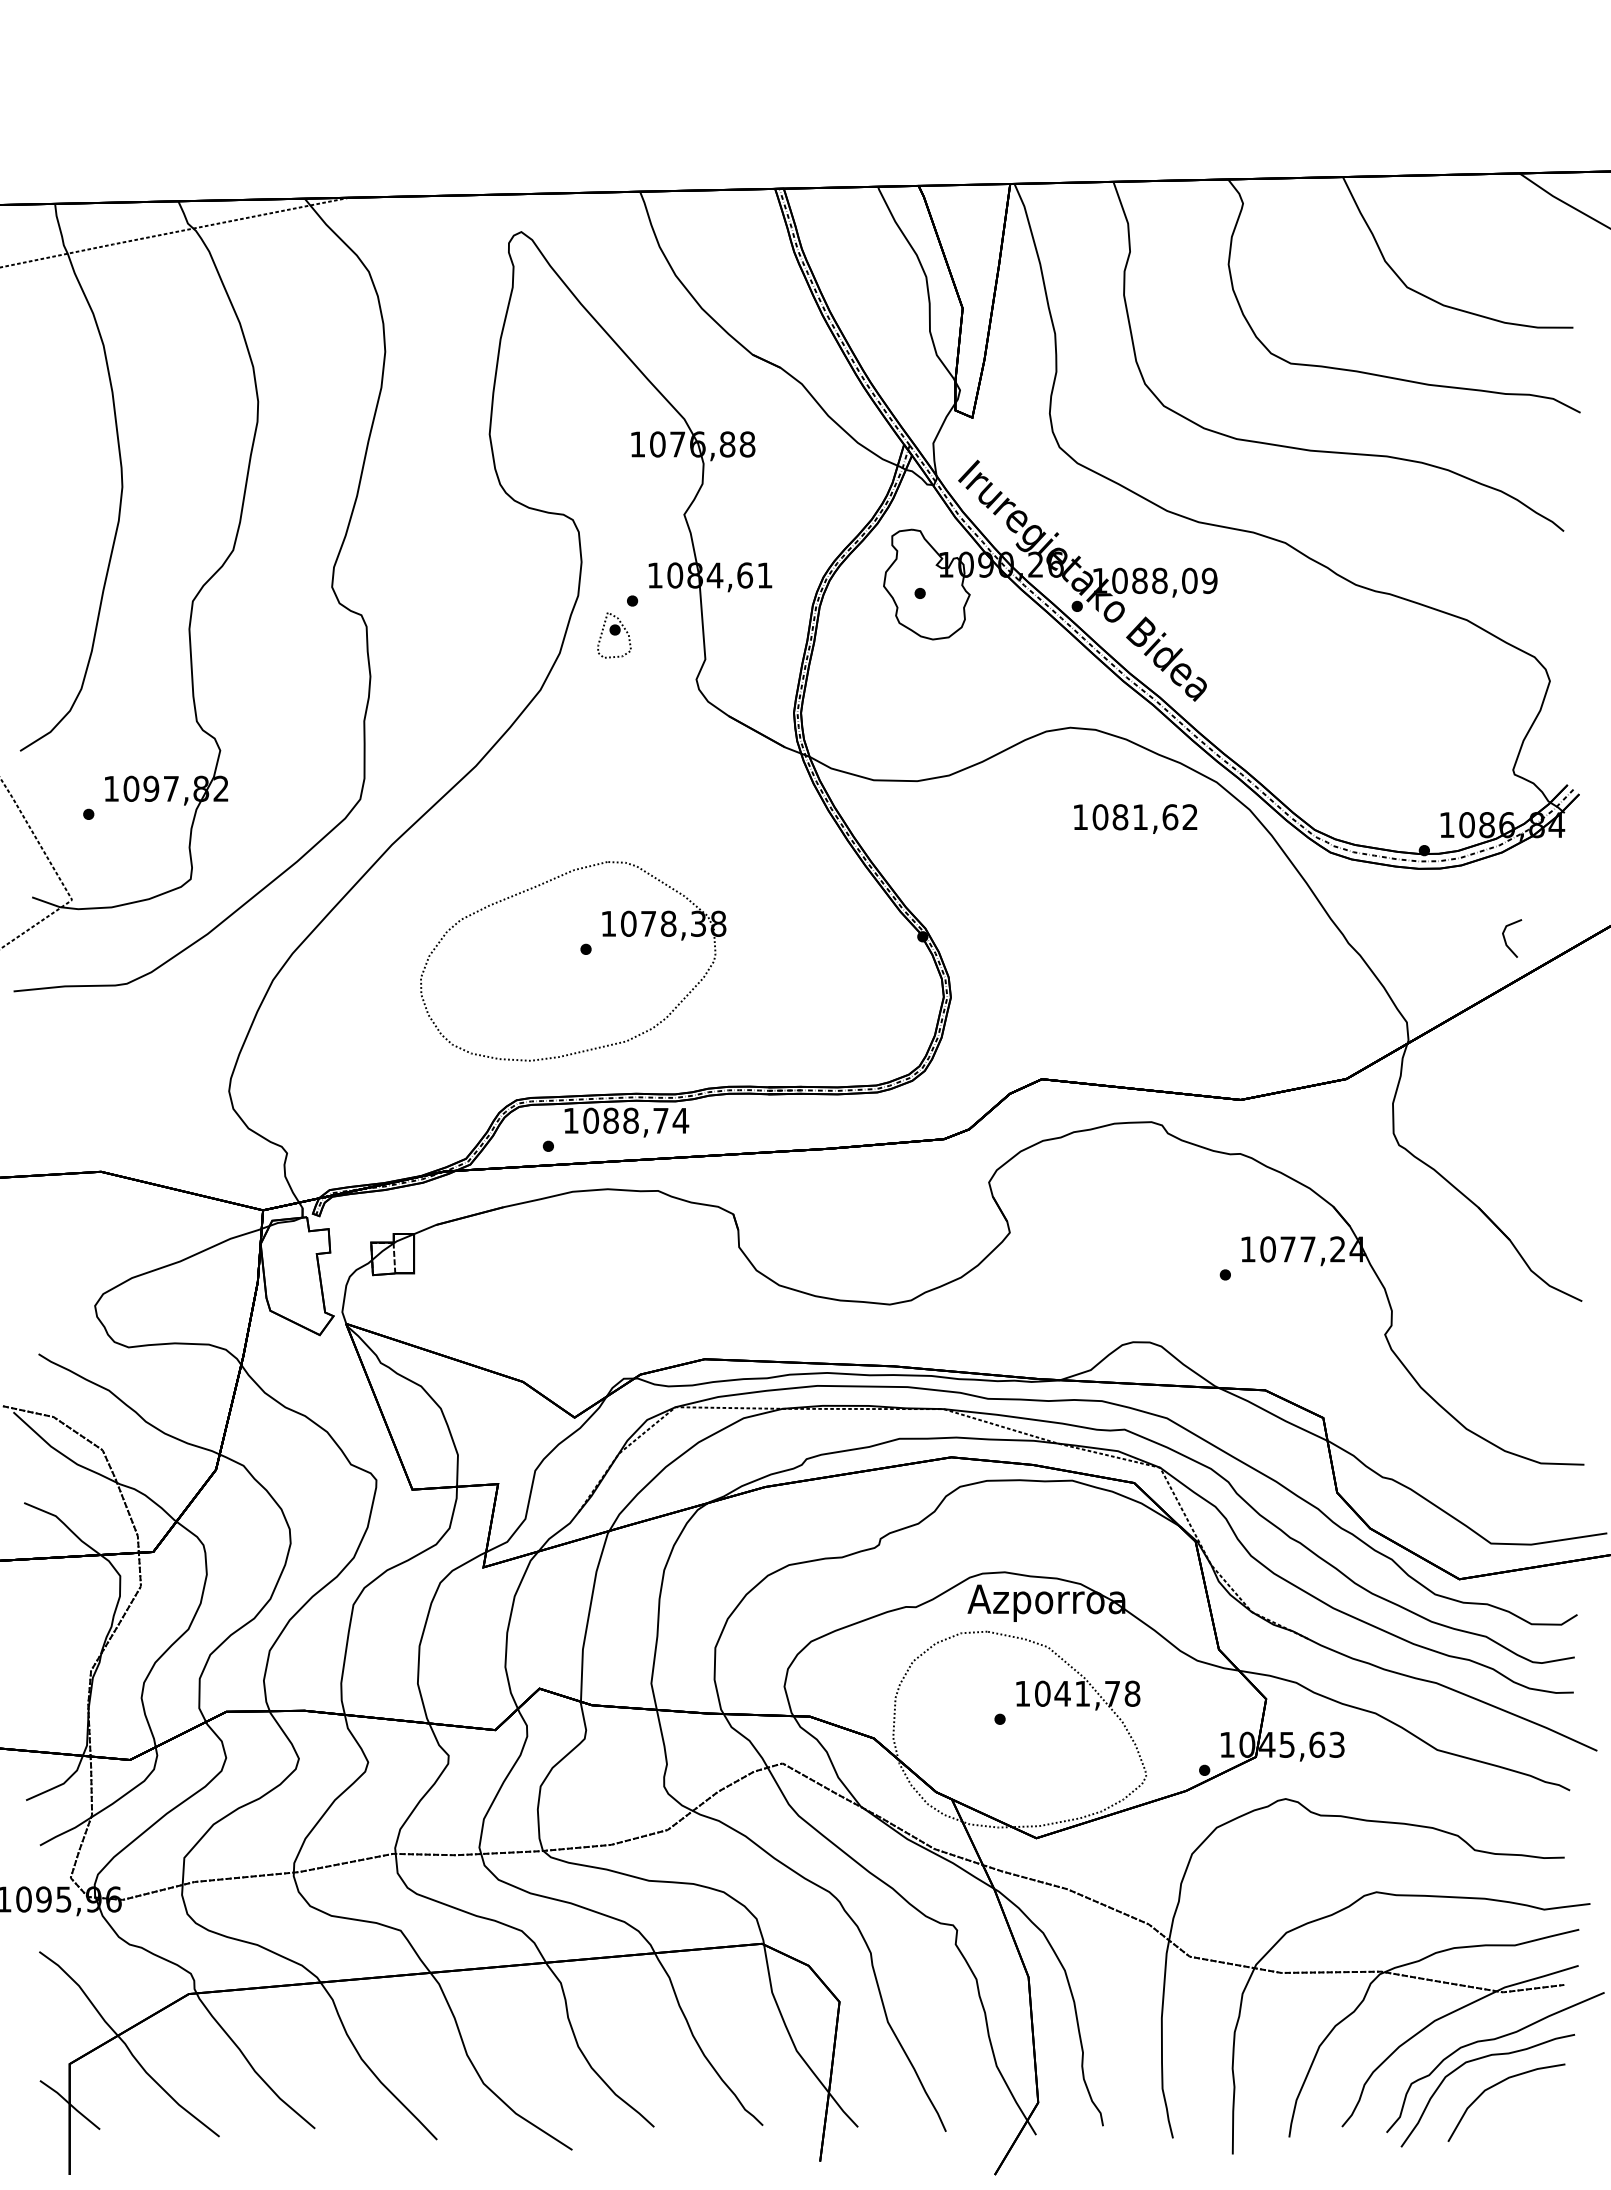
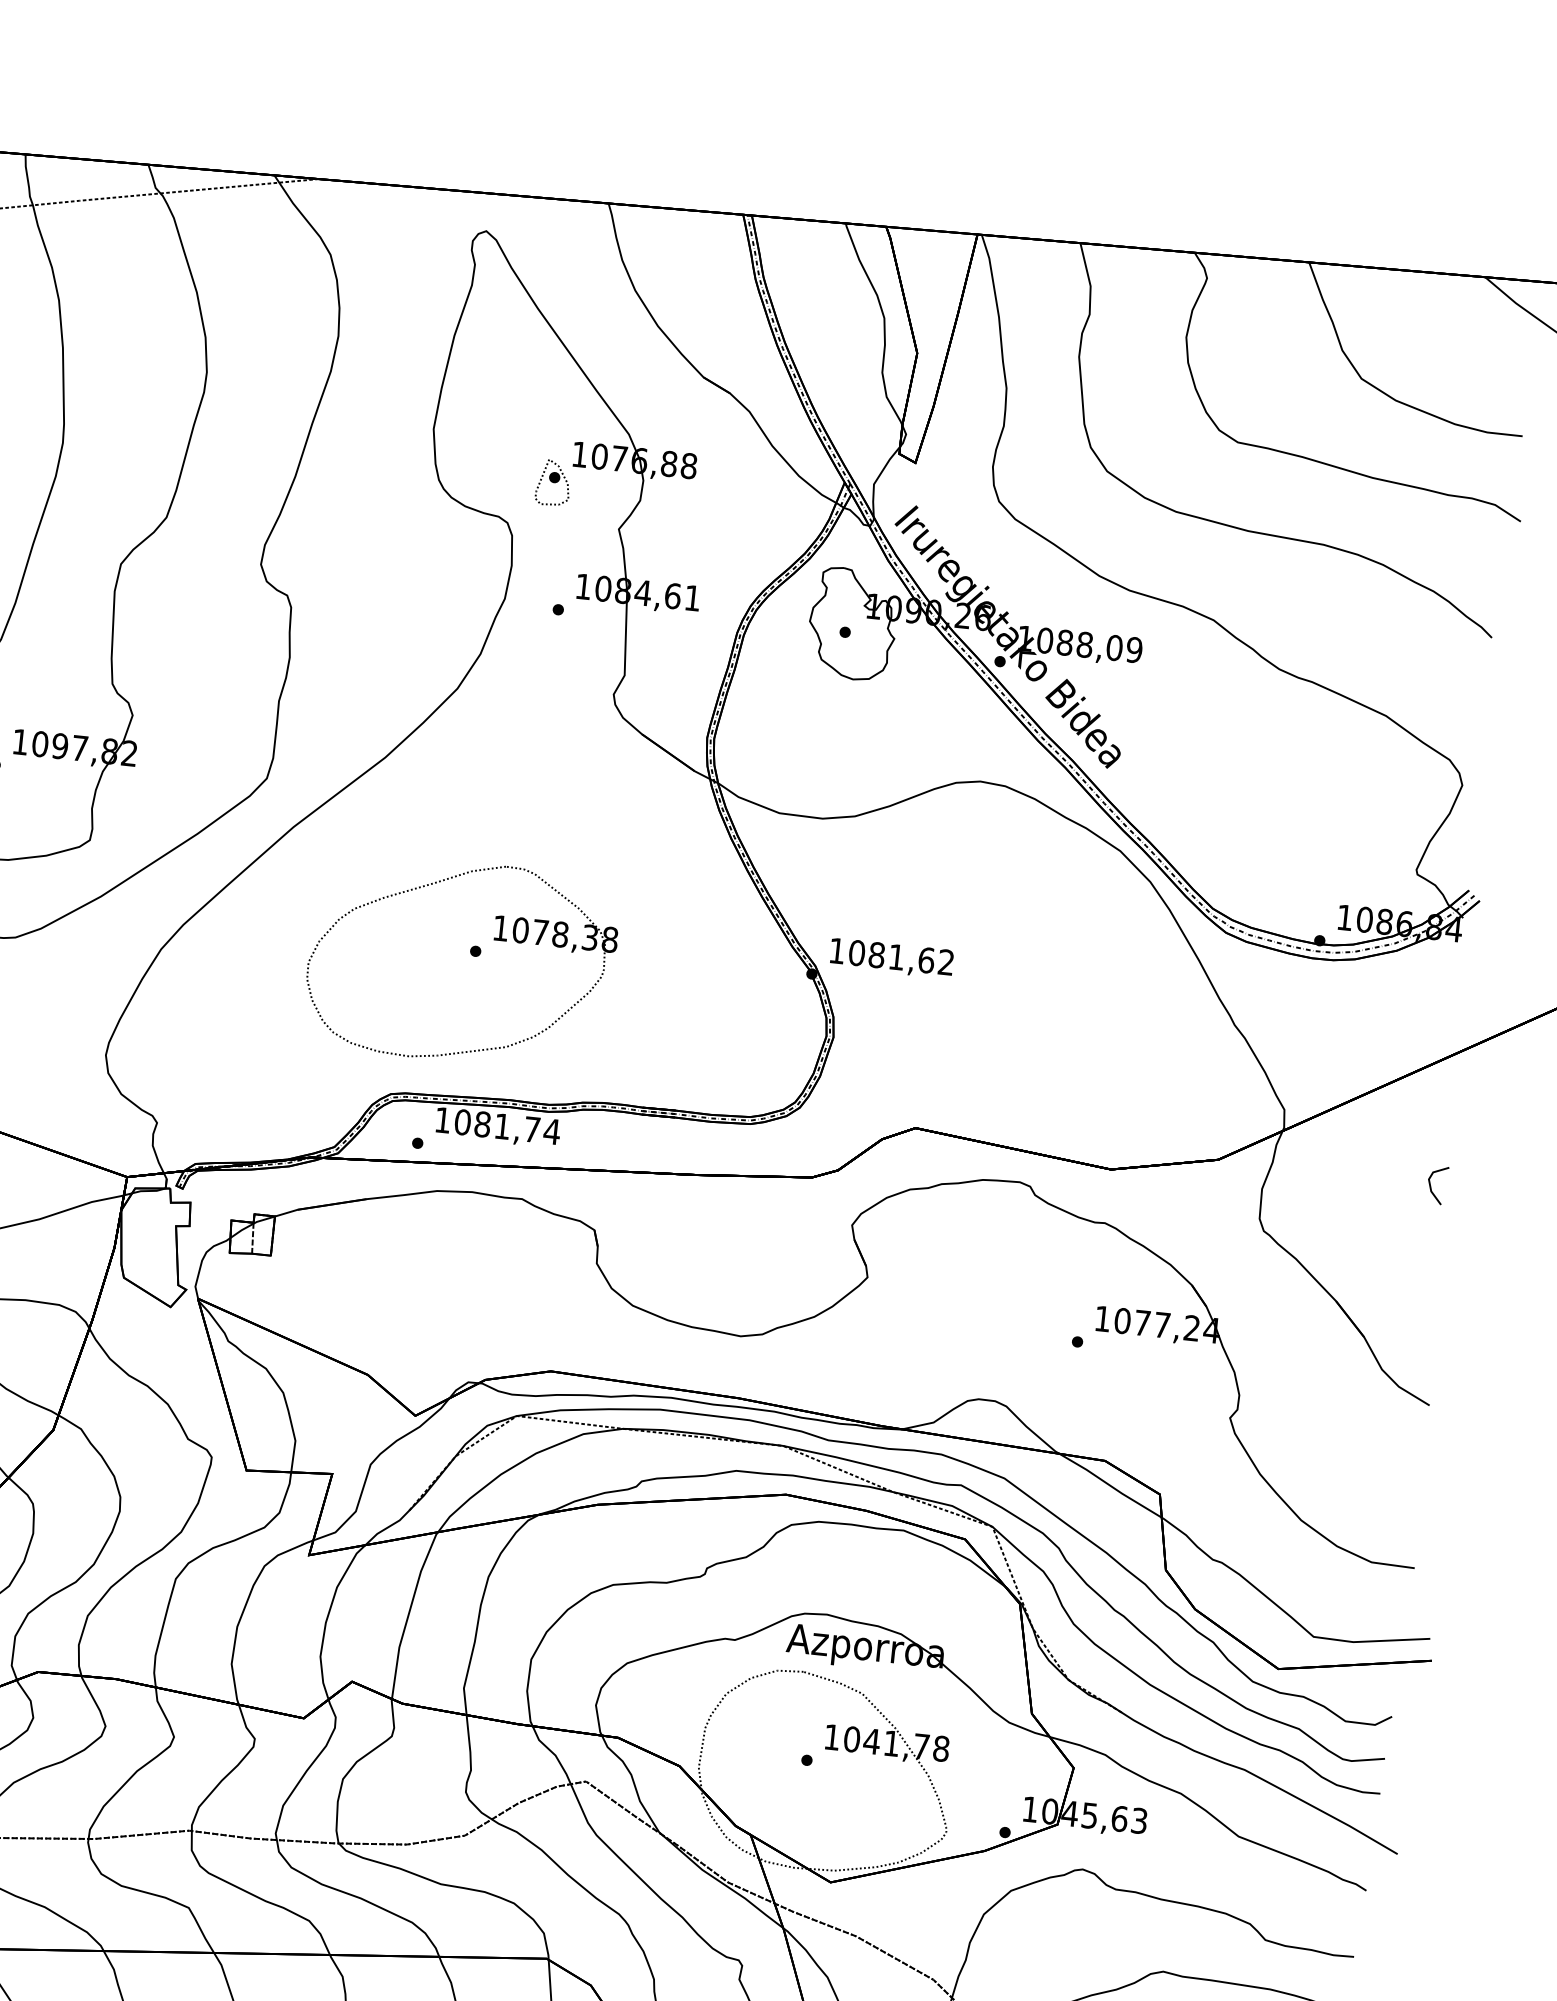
part: (614, 635) -> (553, 483), moved
text: (1135, 818) -> (891, 957), moved
line: (1506, 941) -> (1431, 1187), moved
text: (630, 1120) -> (502, 1126), 1088,74 -> 1081,74

